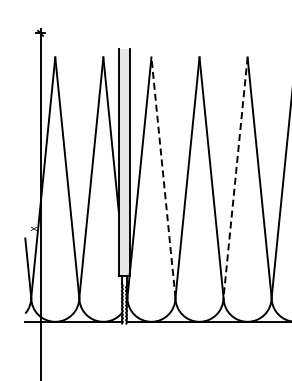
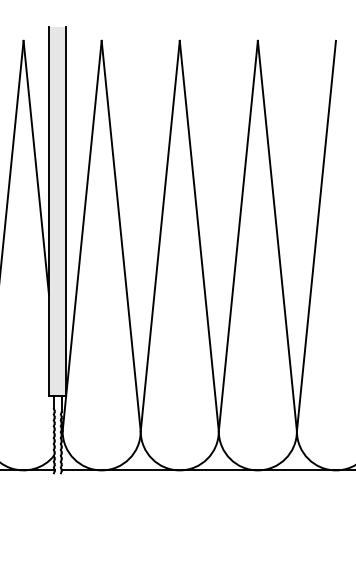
line: (163, 177) -> (121, 235), dashed -> solid
line: (235, 177) -> (238, 235), dashed -> solid

